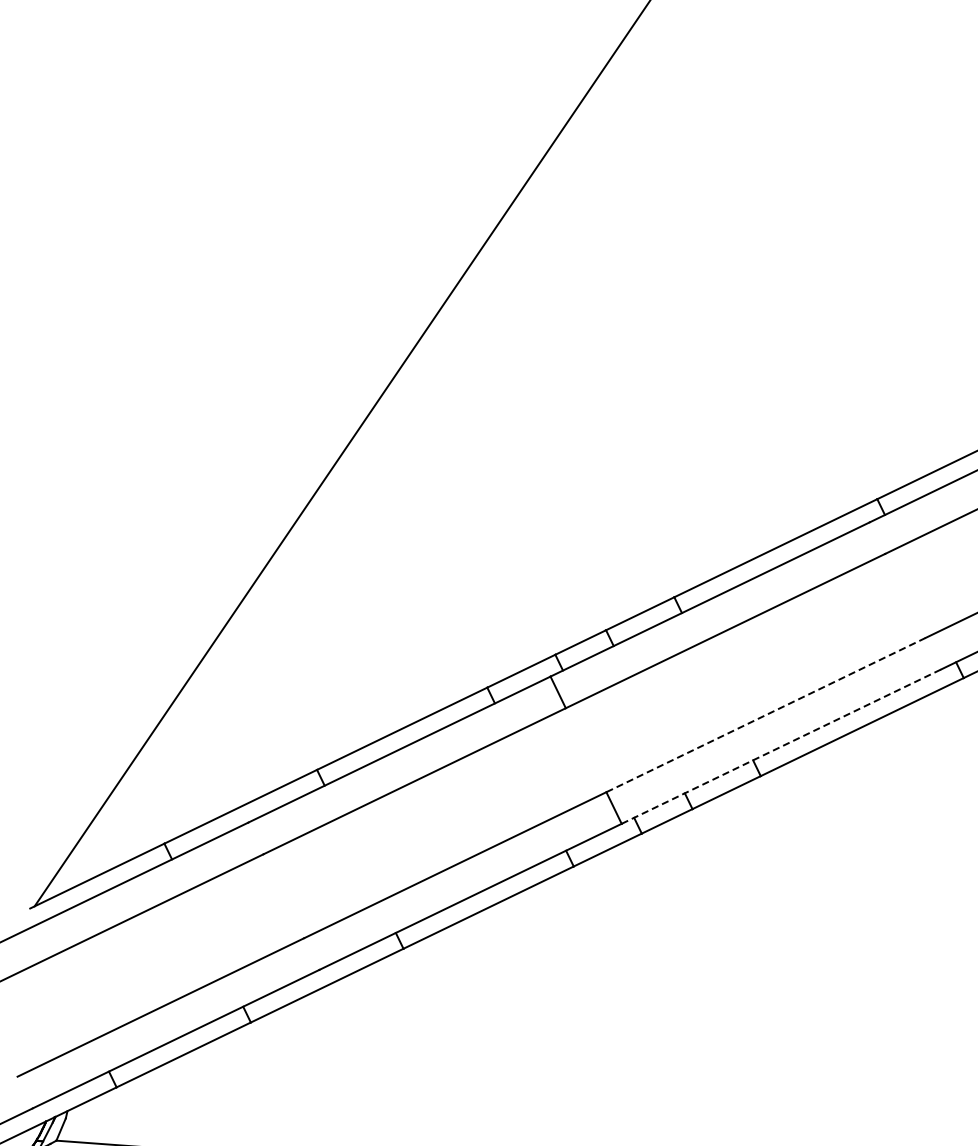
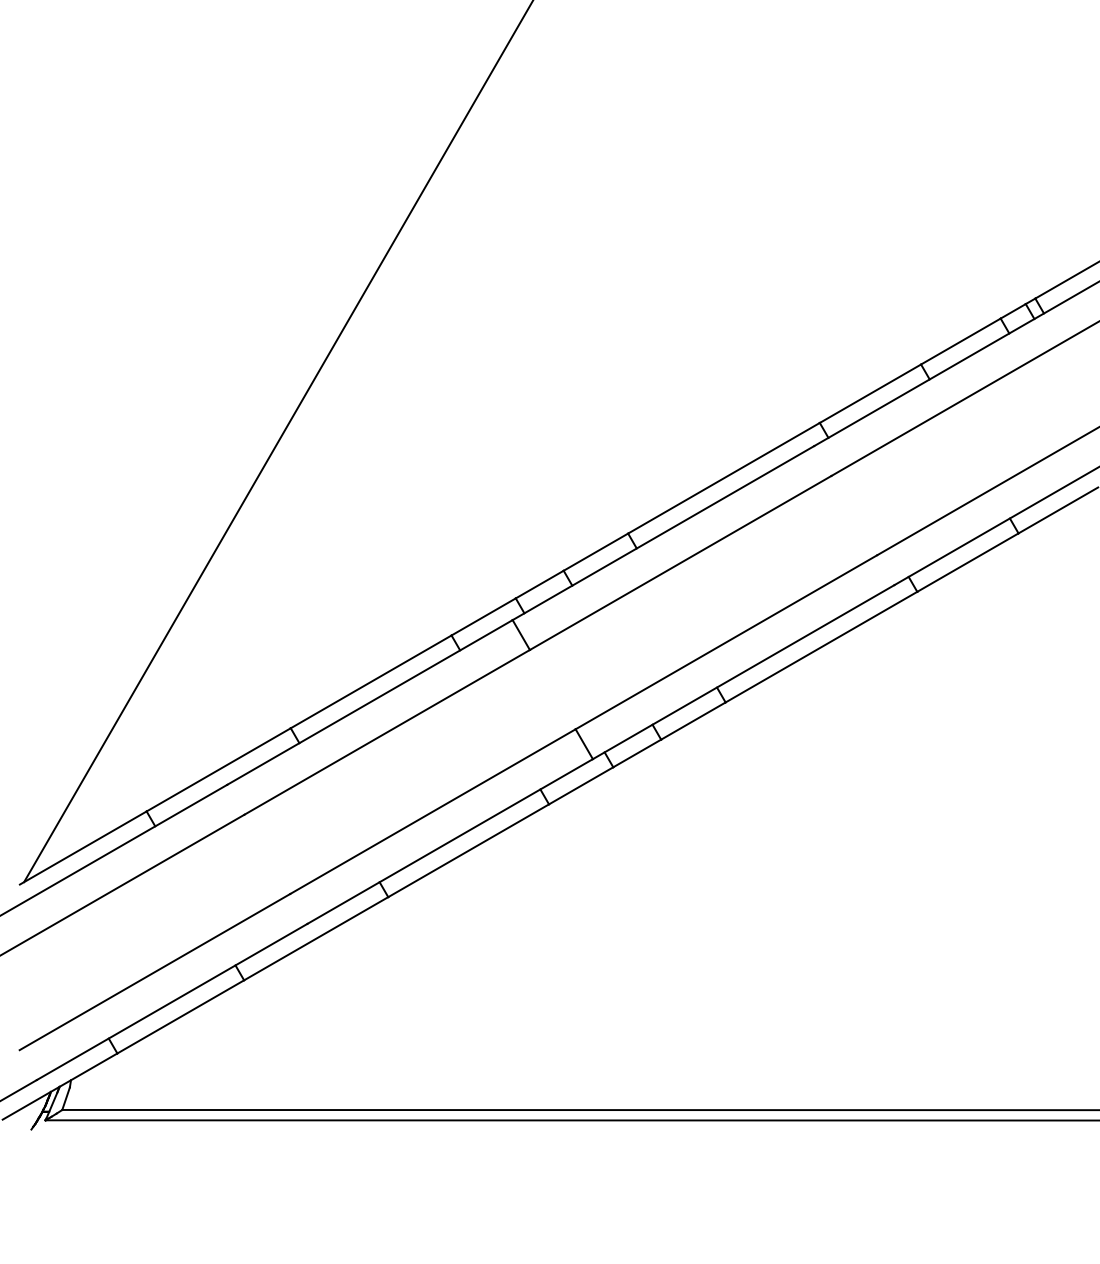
line: (765, 715) -> (725, 642), dashed -> solid
line: (782, 746) -> (744, 671), dashed -> solid

